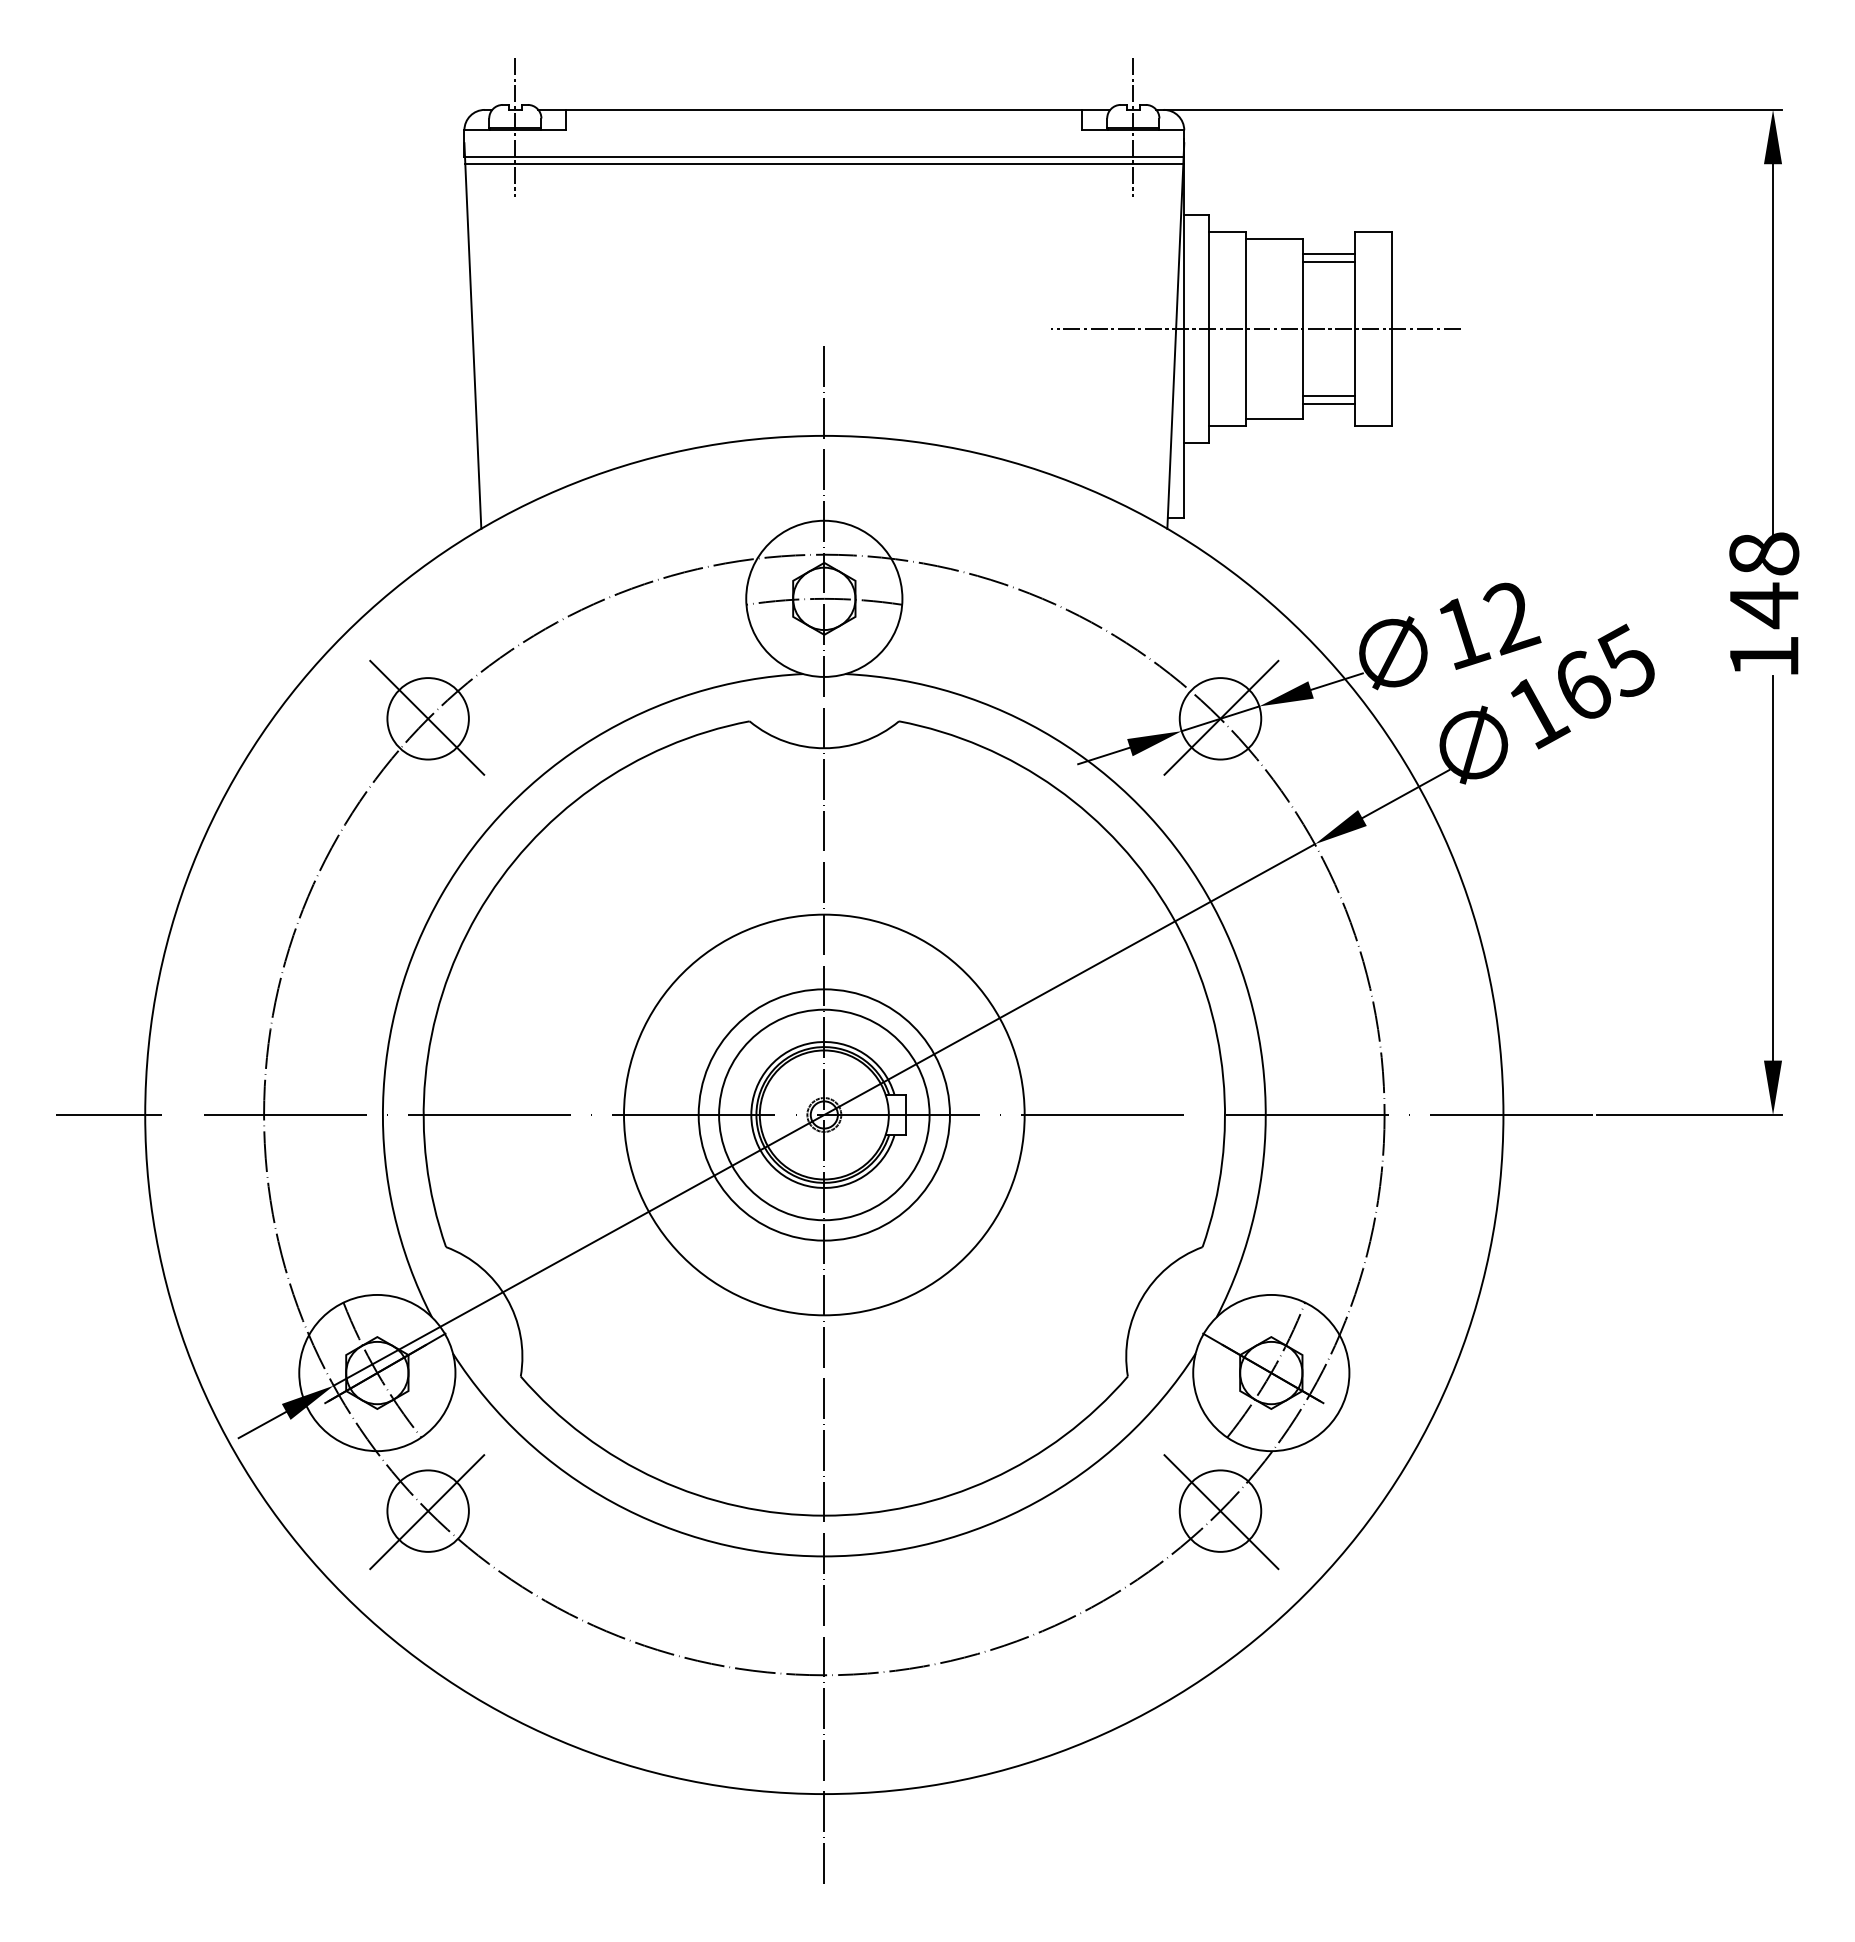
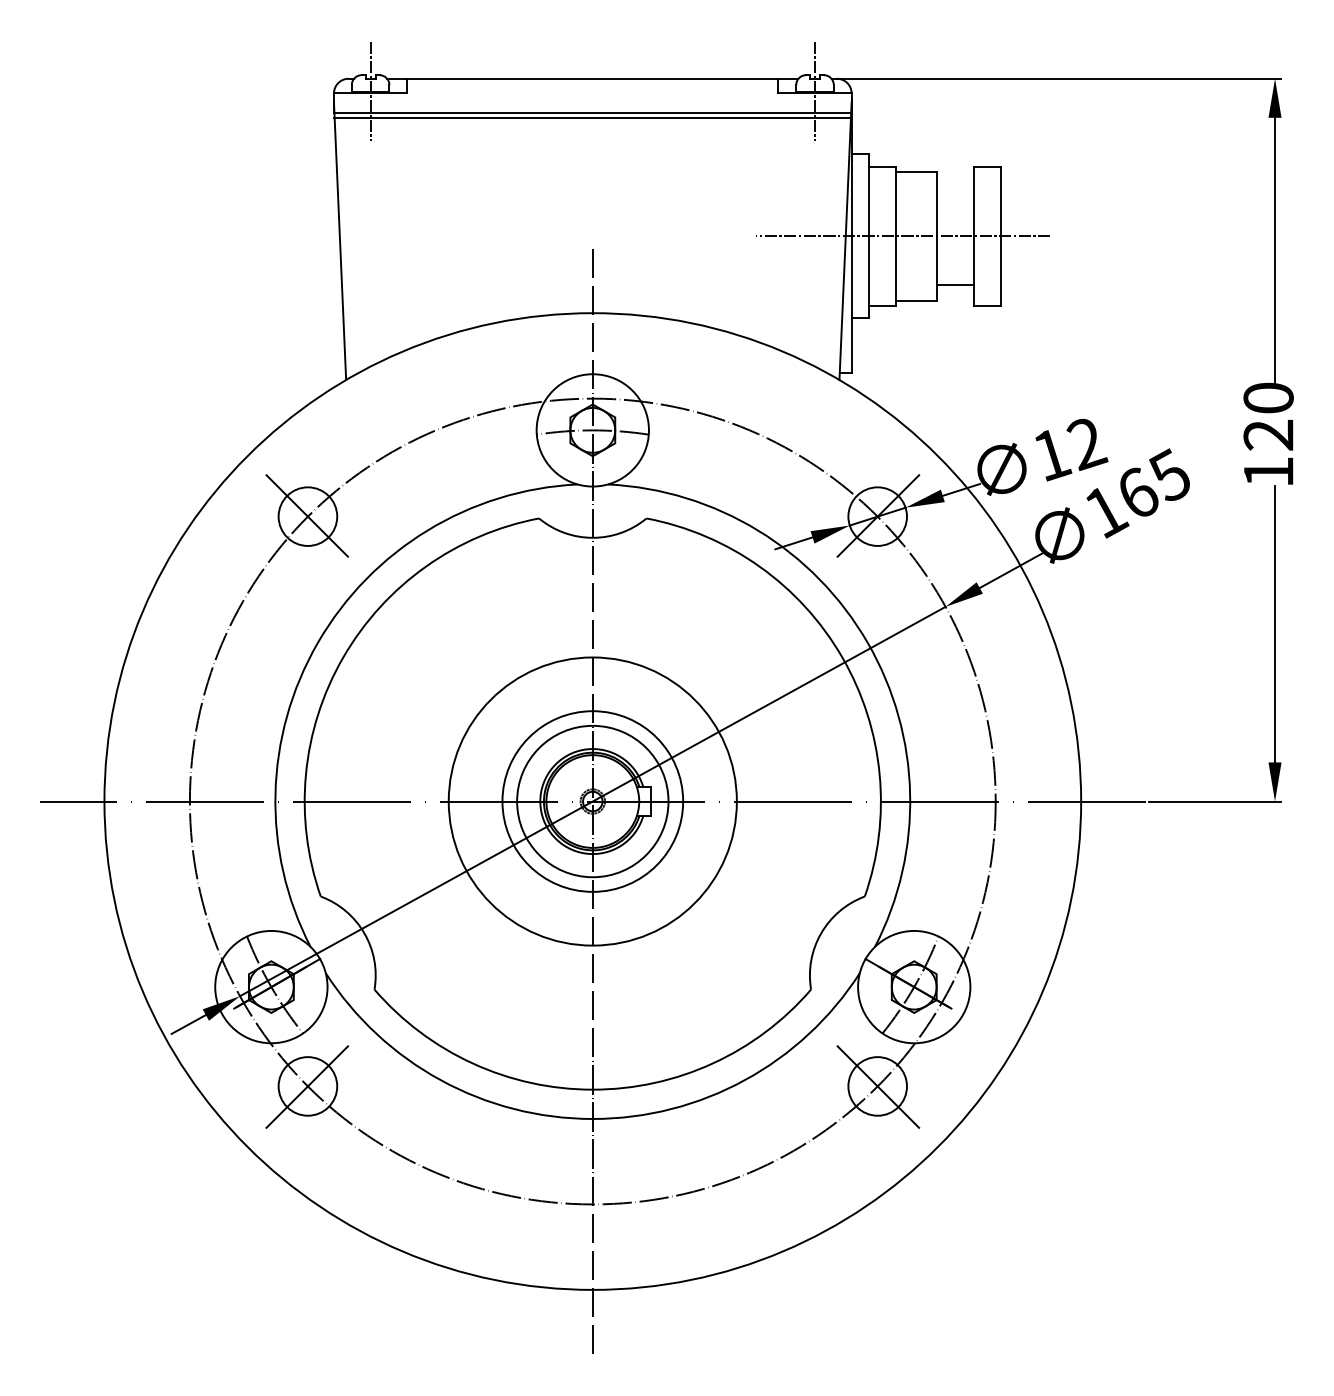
line: (1328, 254) -> (955, 182), removed
line: (1328, 261) -> (955, 187), removed
line: (1328, 403) -> (955, 289), removed
text: (1764, 580) -> (1268, 417), 148 -> 120

